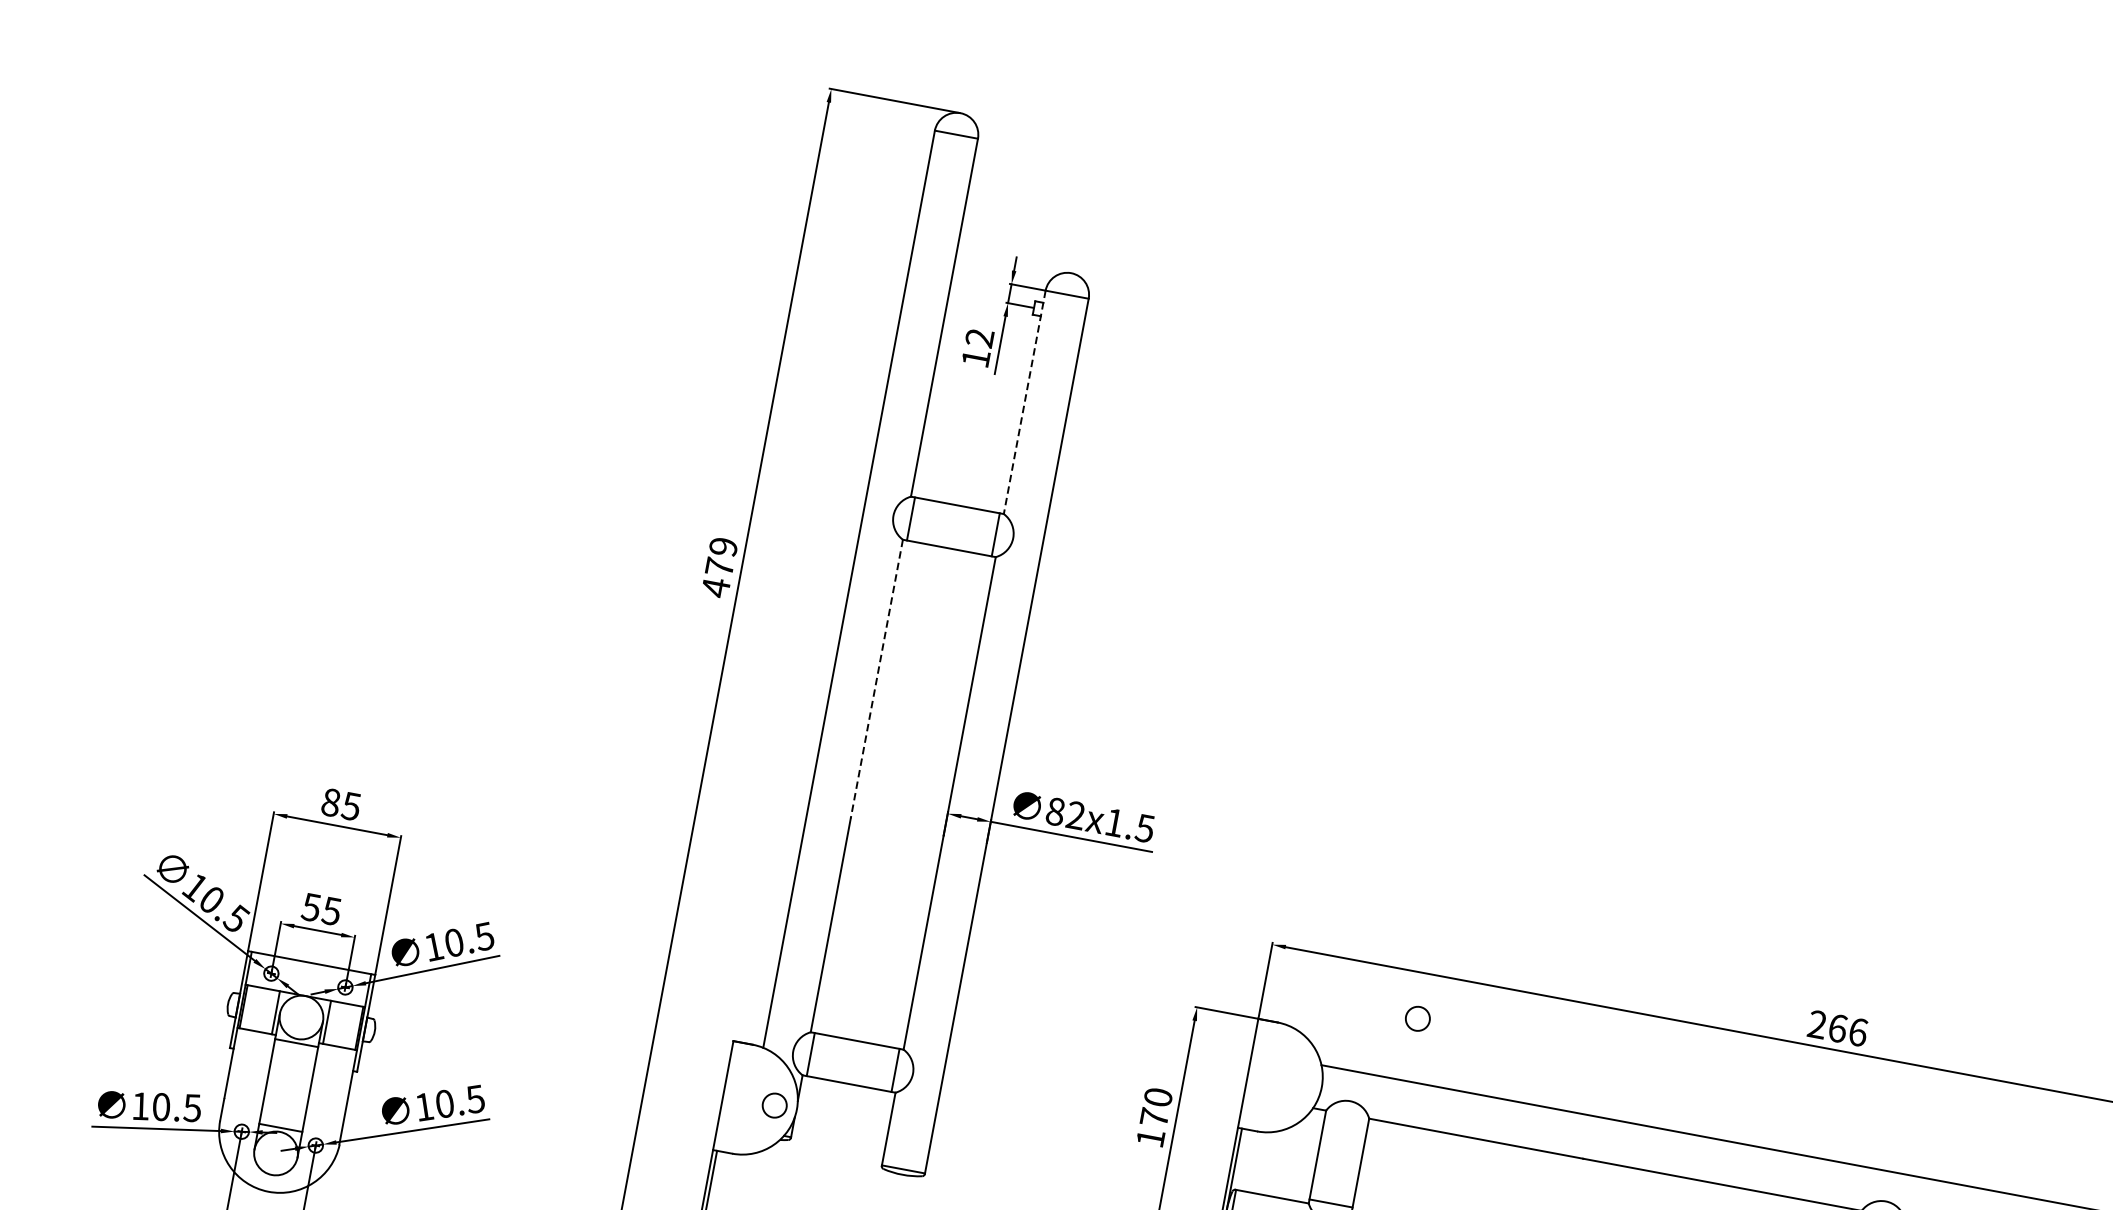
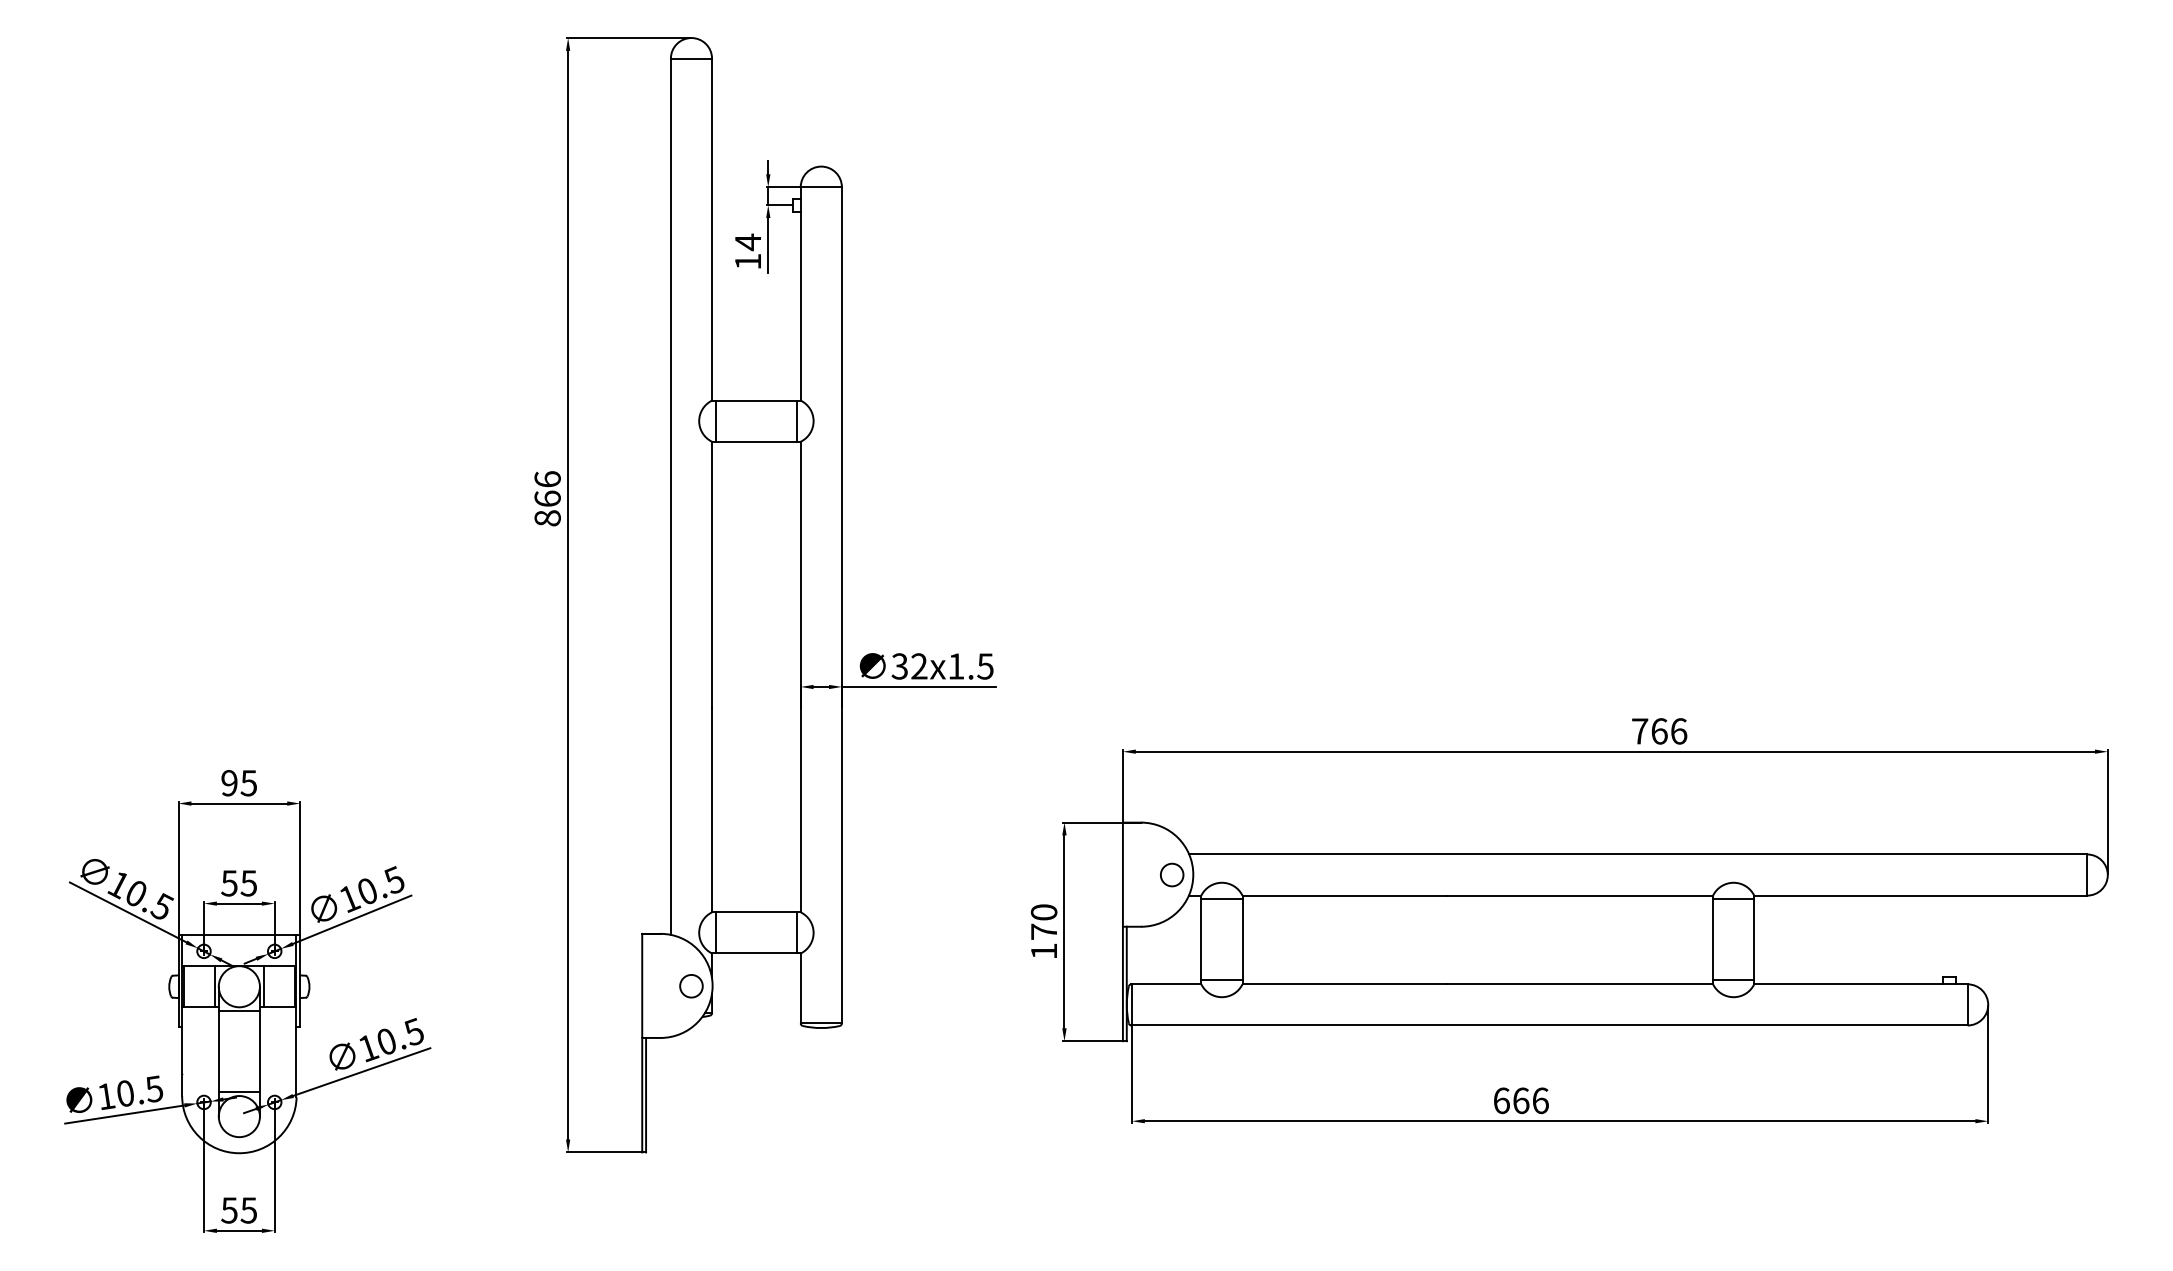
text: (979, 338) -> (747, 242), 12 -> 14
line: (1024, 401) -> (800, 293), dashed -> solid
text: (719, 567) -> (547, 499), 479 -> 866
line: (877, 679) -> (712, 575), dashed -> solid
text: (330, 802) -> (229, 783), 85 -> 95
text: (1055, 811) -> (899, 666), 82x1.5 -> 32x1.5
circle: (1418, 1018) -> (1172, 874), moved
text: (1817, 1024) -> (1640, 731), 266 -> 766
line: (1346, 1118) -> (1221, 899), added

